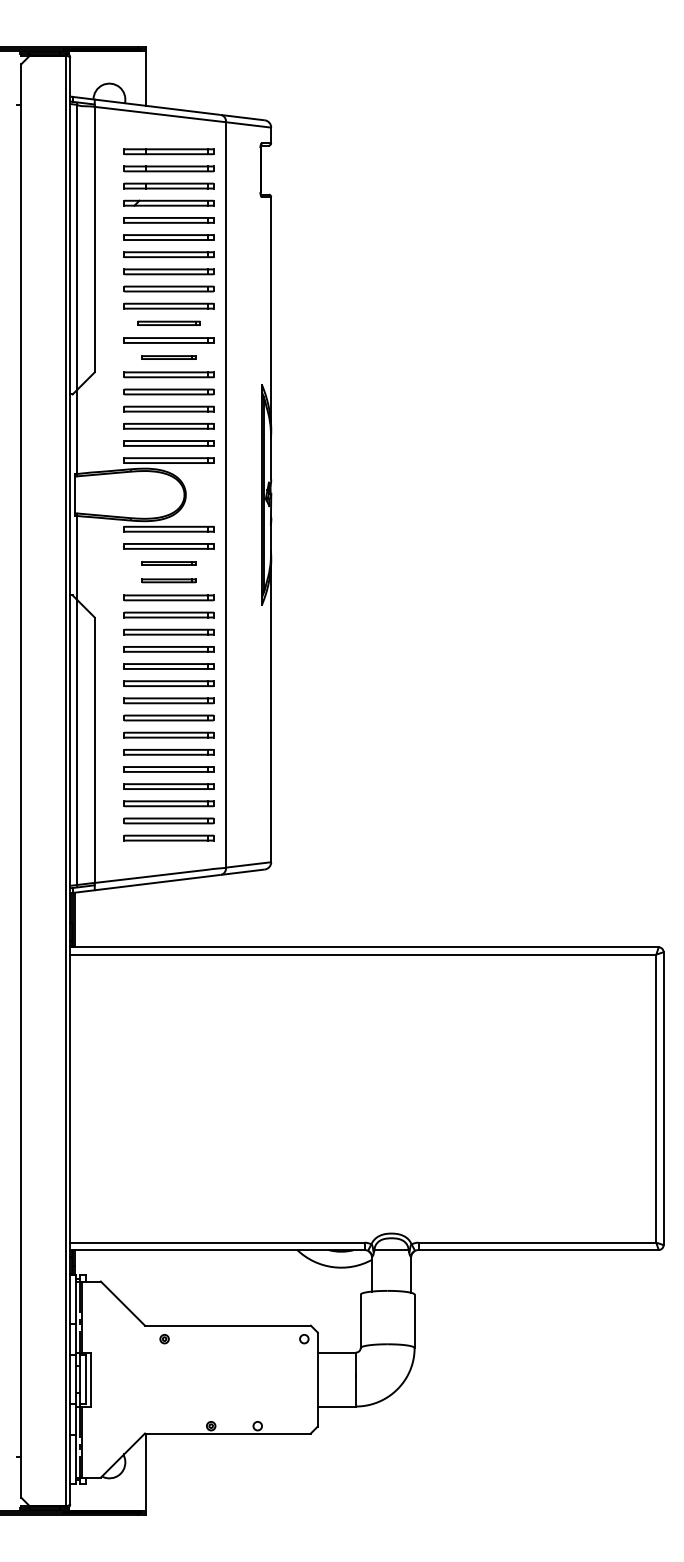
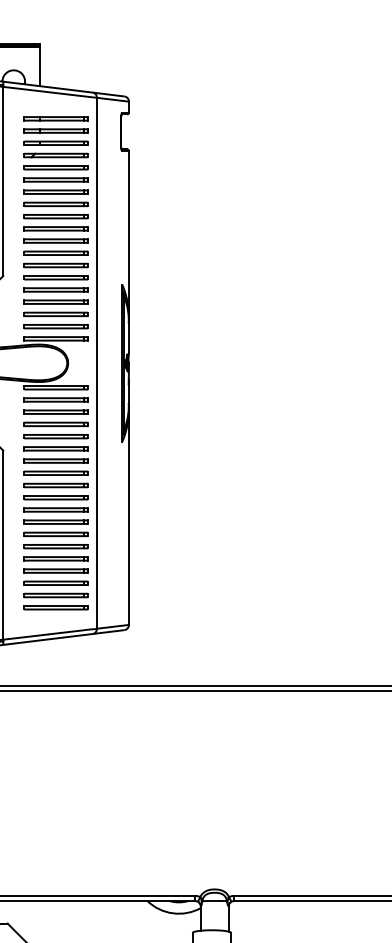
part: (168, 323) -> (55, 241), size x1.43
part: (168, 357) -> (55, 265), size x1.67
part: (168, 563) -> (55, 412), size x1.67
part: (168, 580) -> (55, 424), size x1.67

